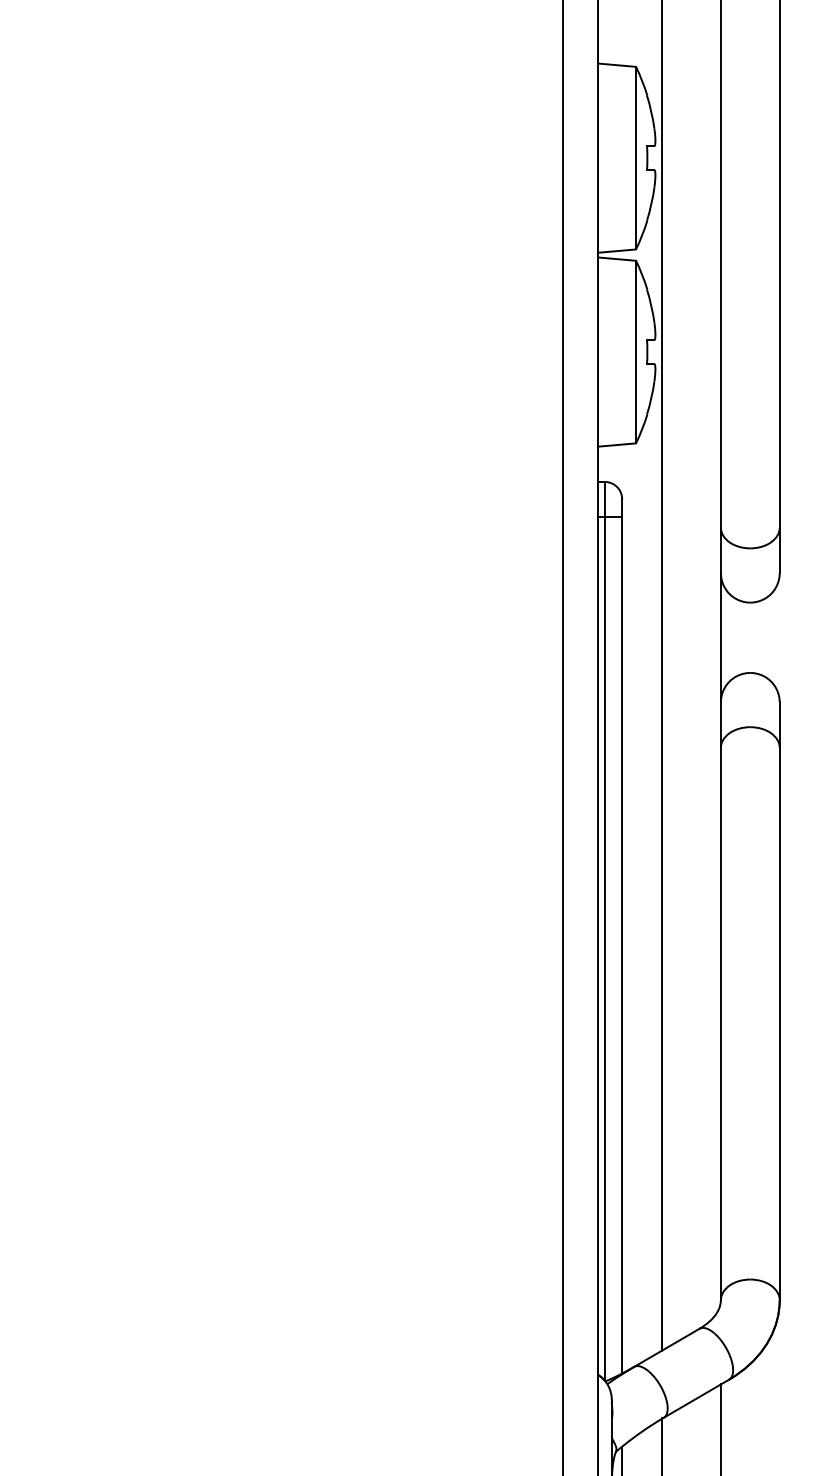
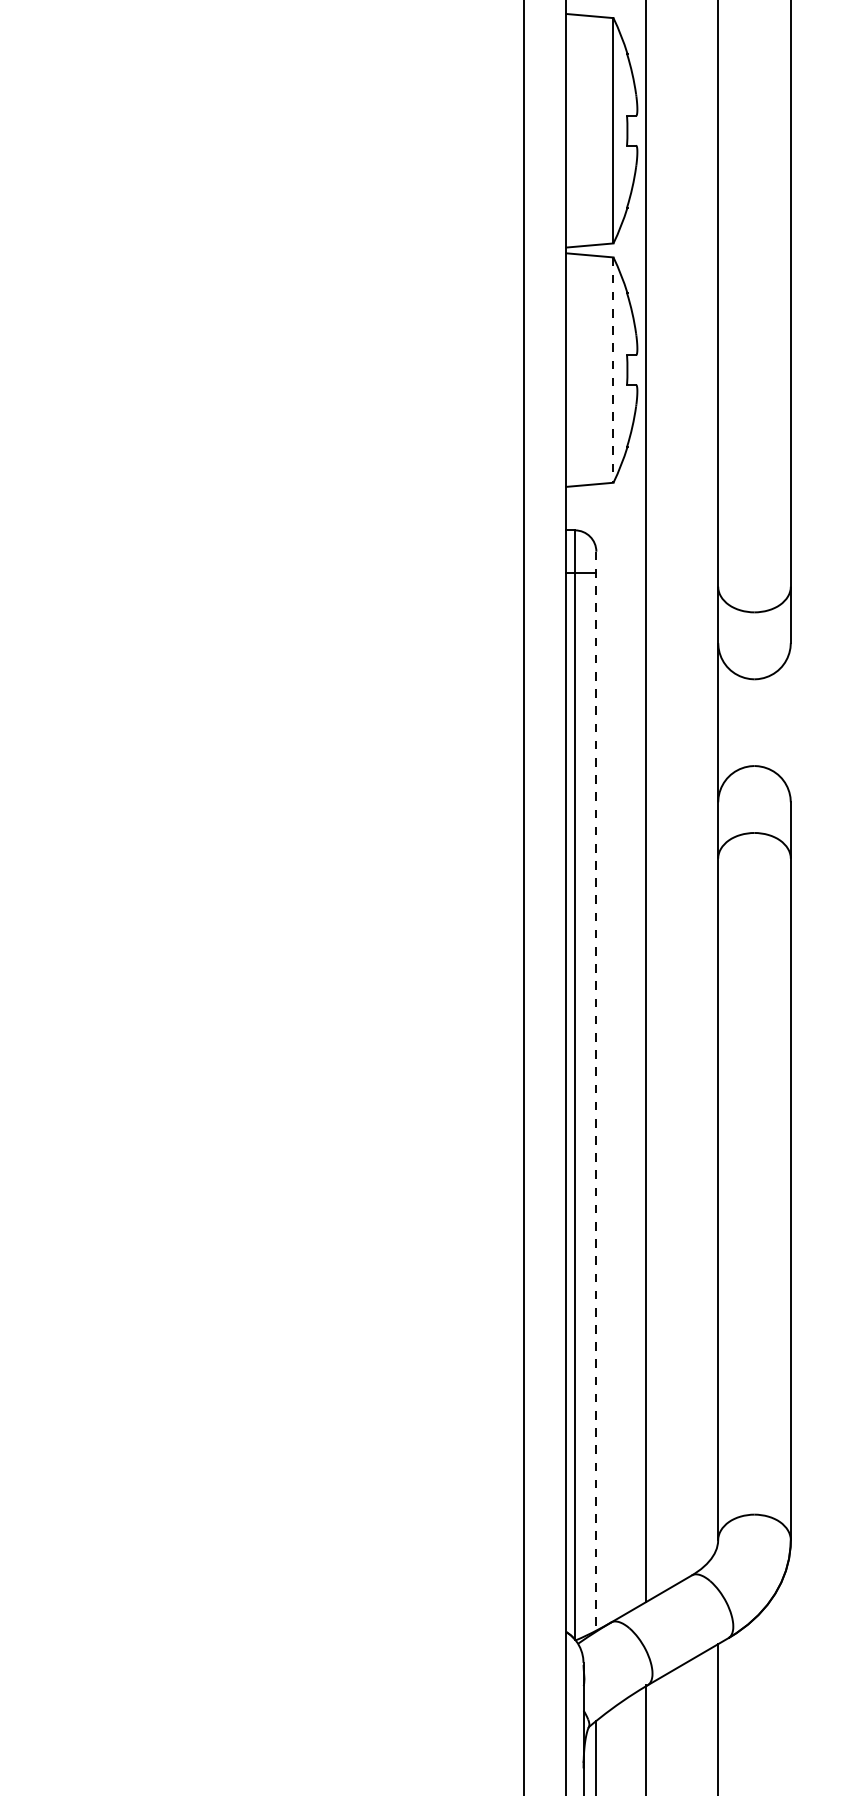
line: (636, 352) -> (614, 370), solid -> dashed
line: (622, 936) -> (596, 1091), solid -> dashed

